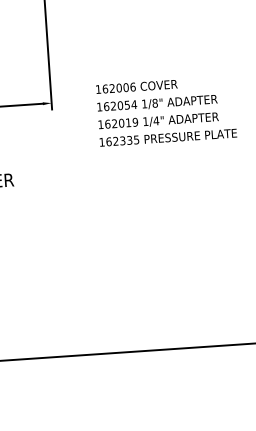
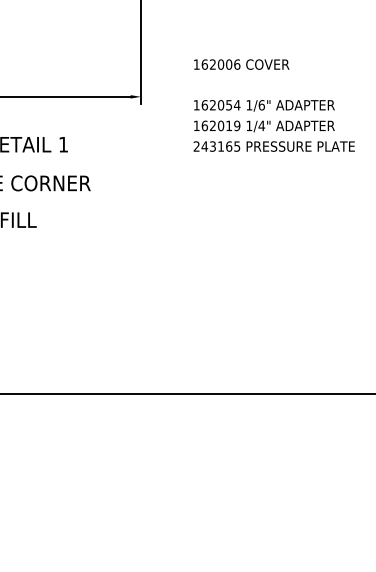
text: (136, 86) -> (241, 64), moved
text: (154, 103) -> (261, 105), 1/8" -> 1/6"
text: (115, 141) -> (212, 146), 162335 -> 243165

